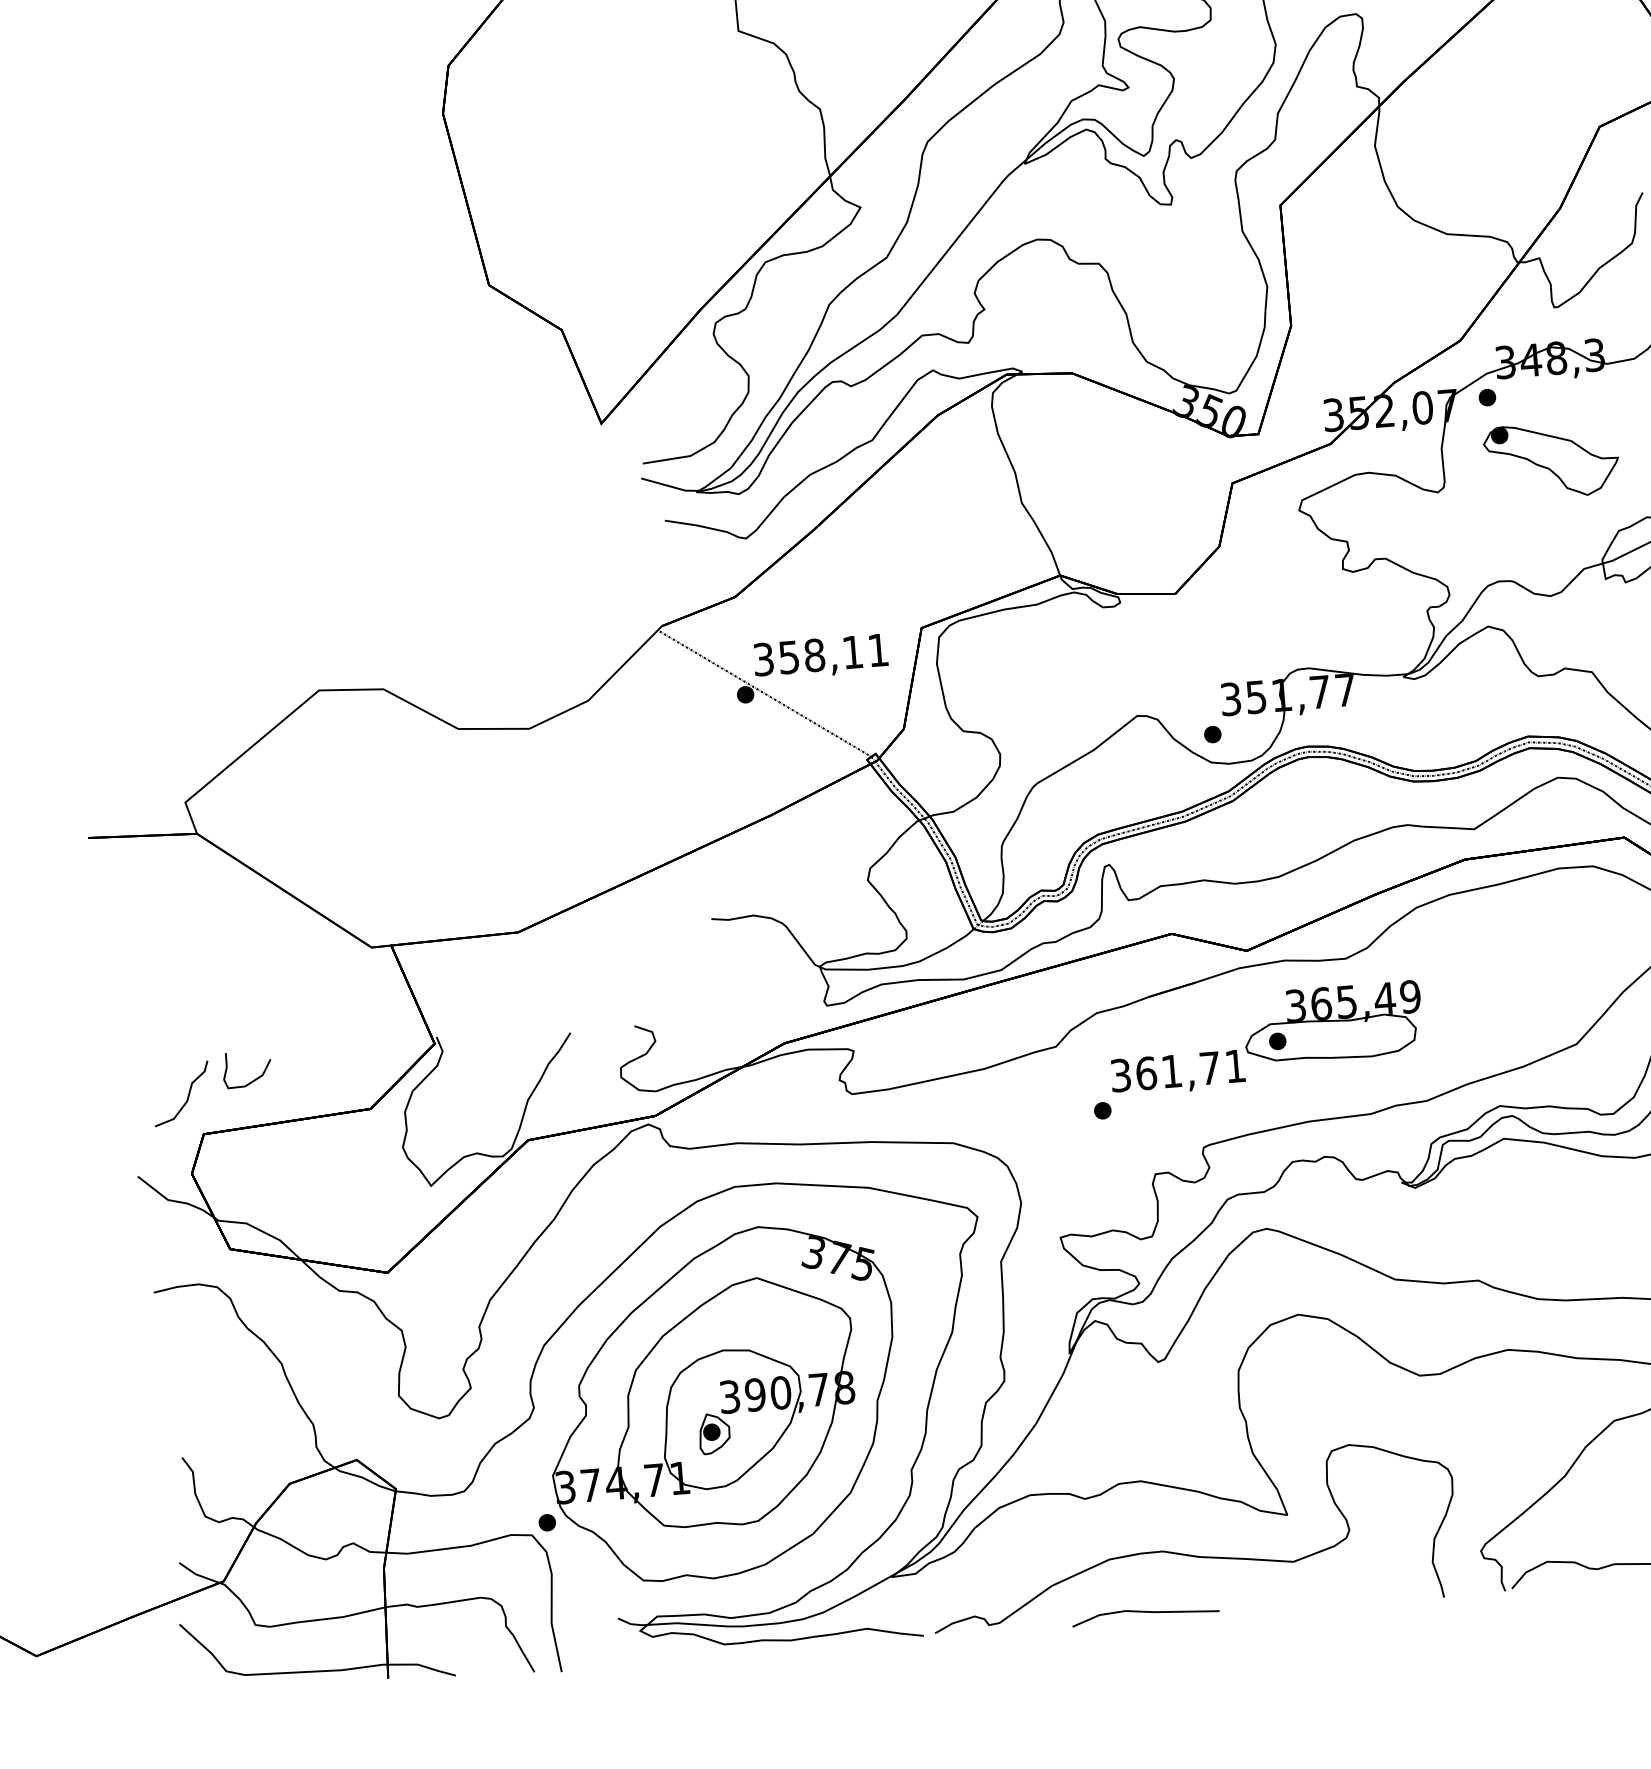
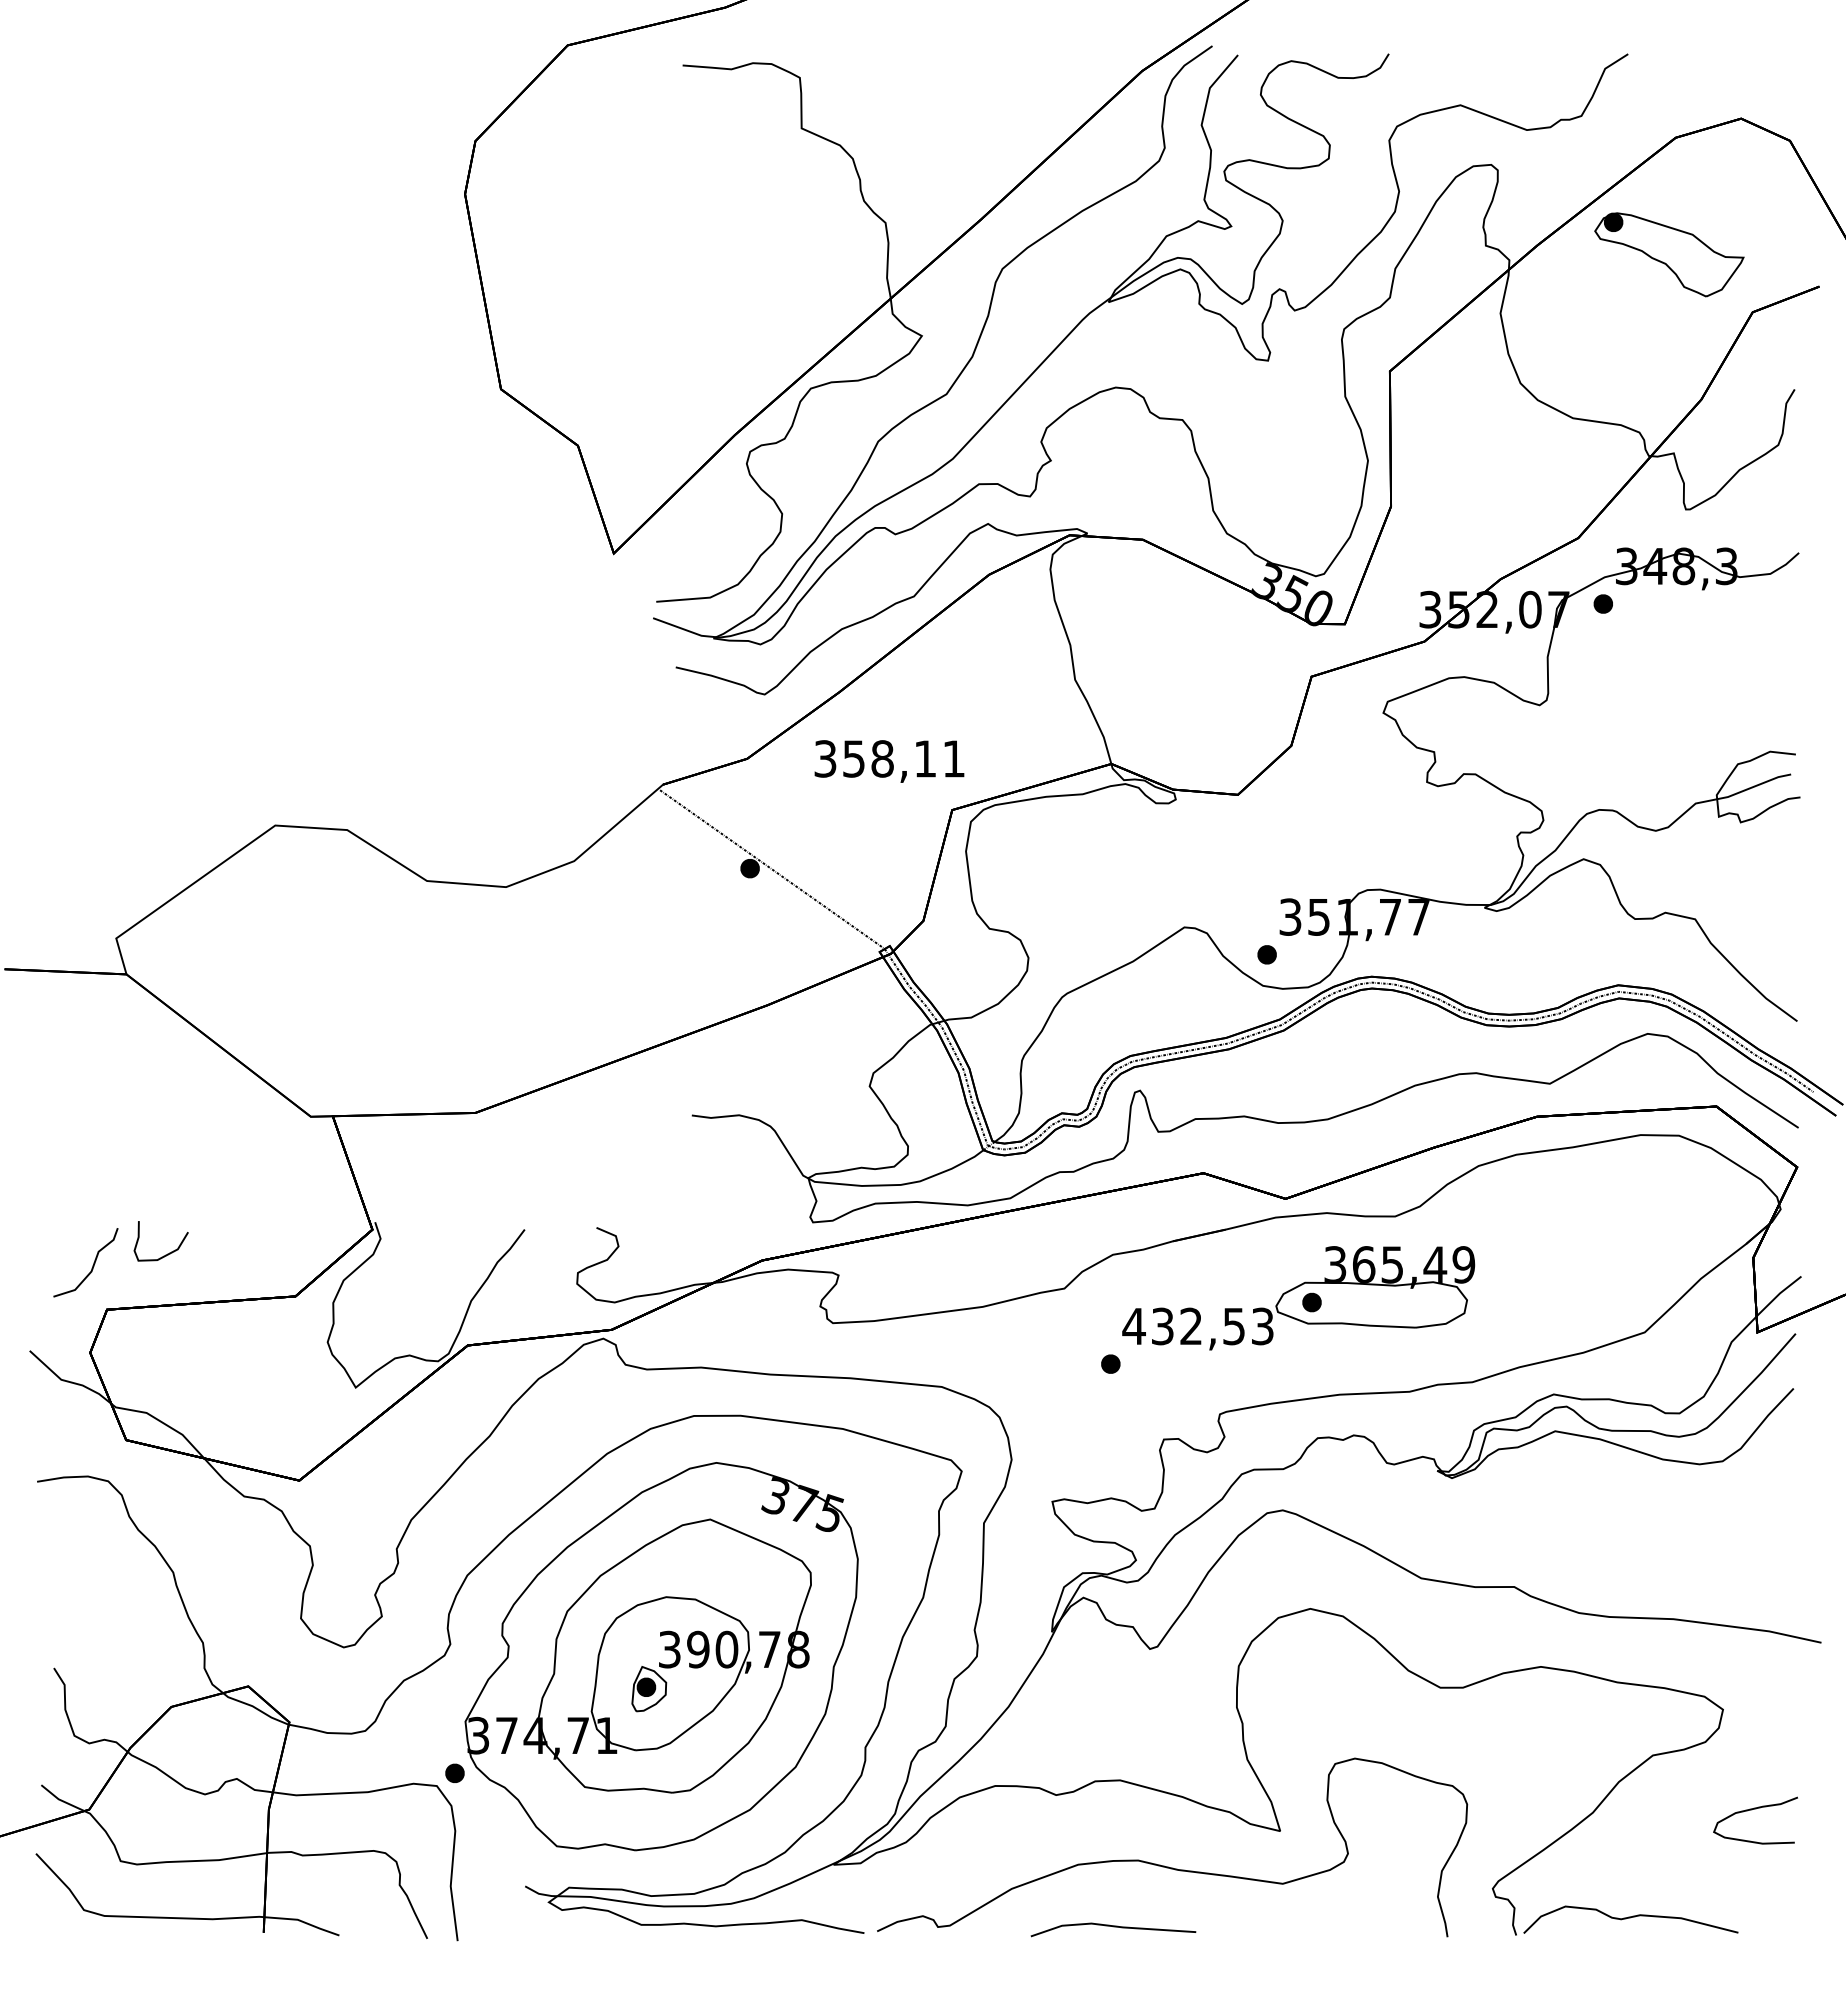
part: (1551, 460) -> (1669, 254), moved
text: (820, 657) -> (889, 761), moved
text: (1177, 1070) -> (1197, 1326), 361,71 -> 432,53

